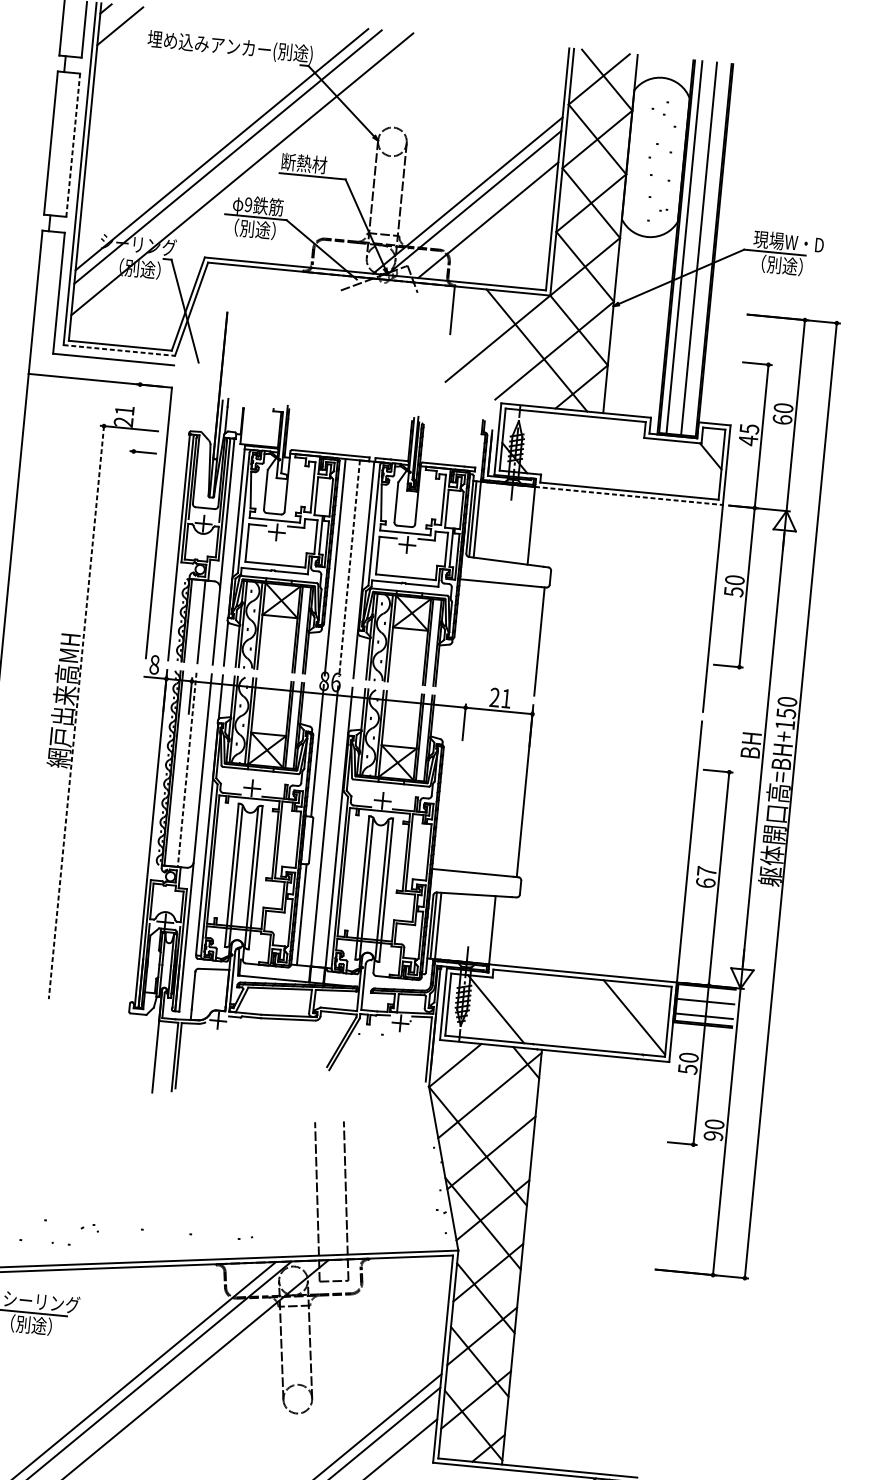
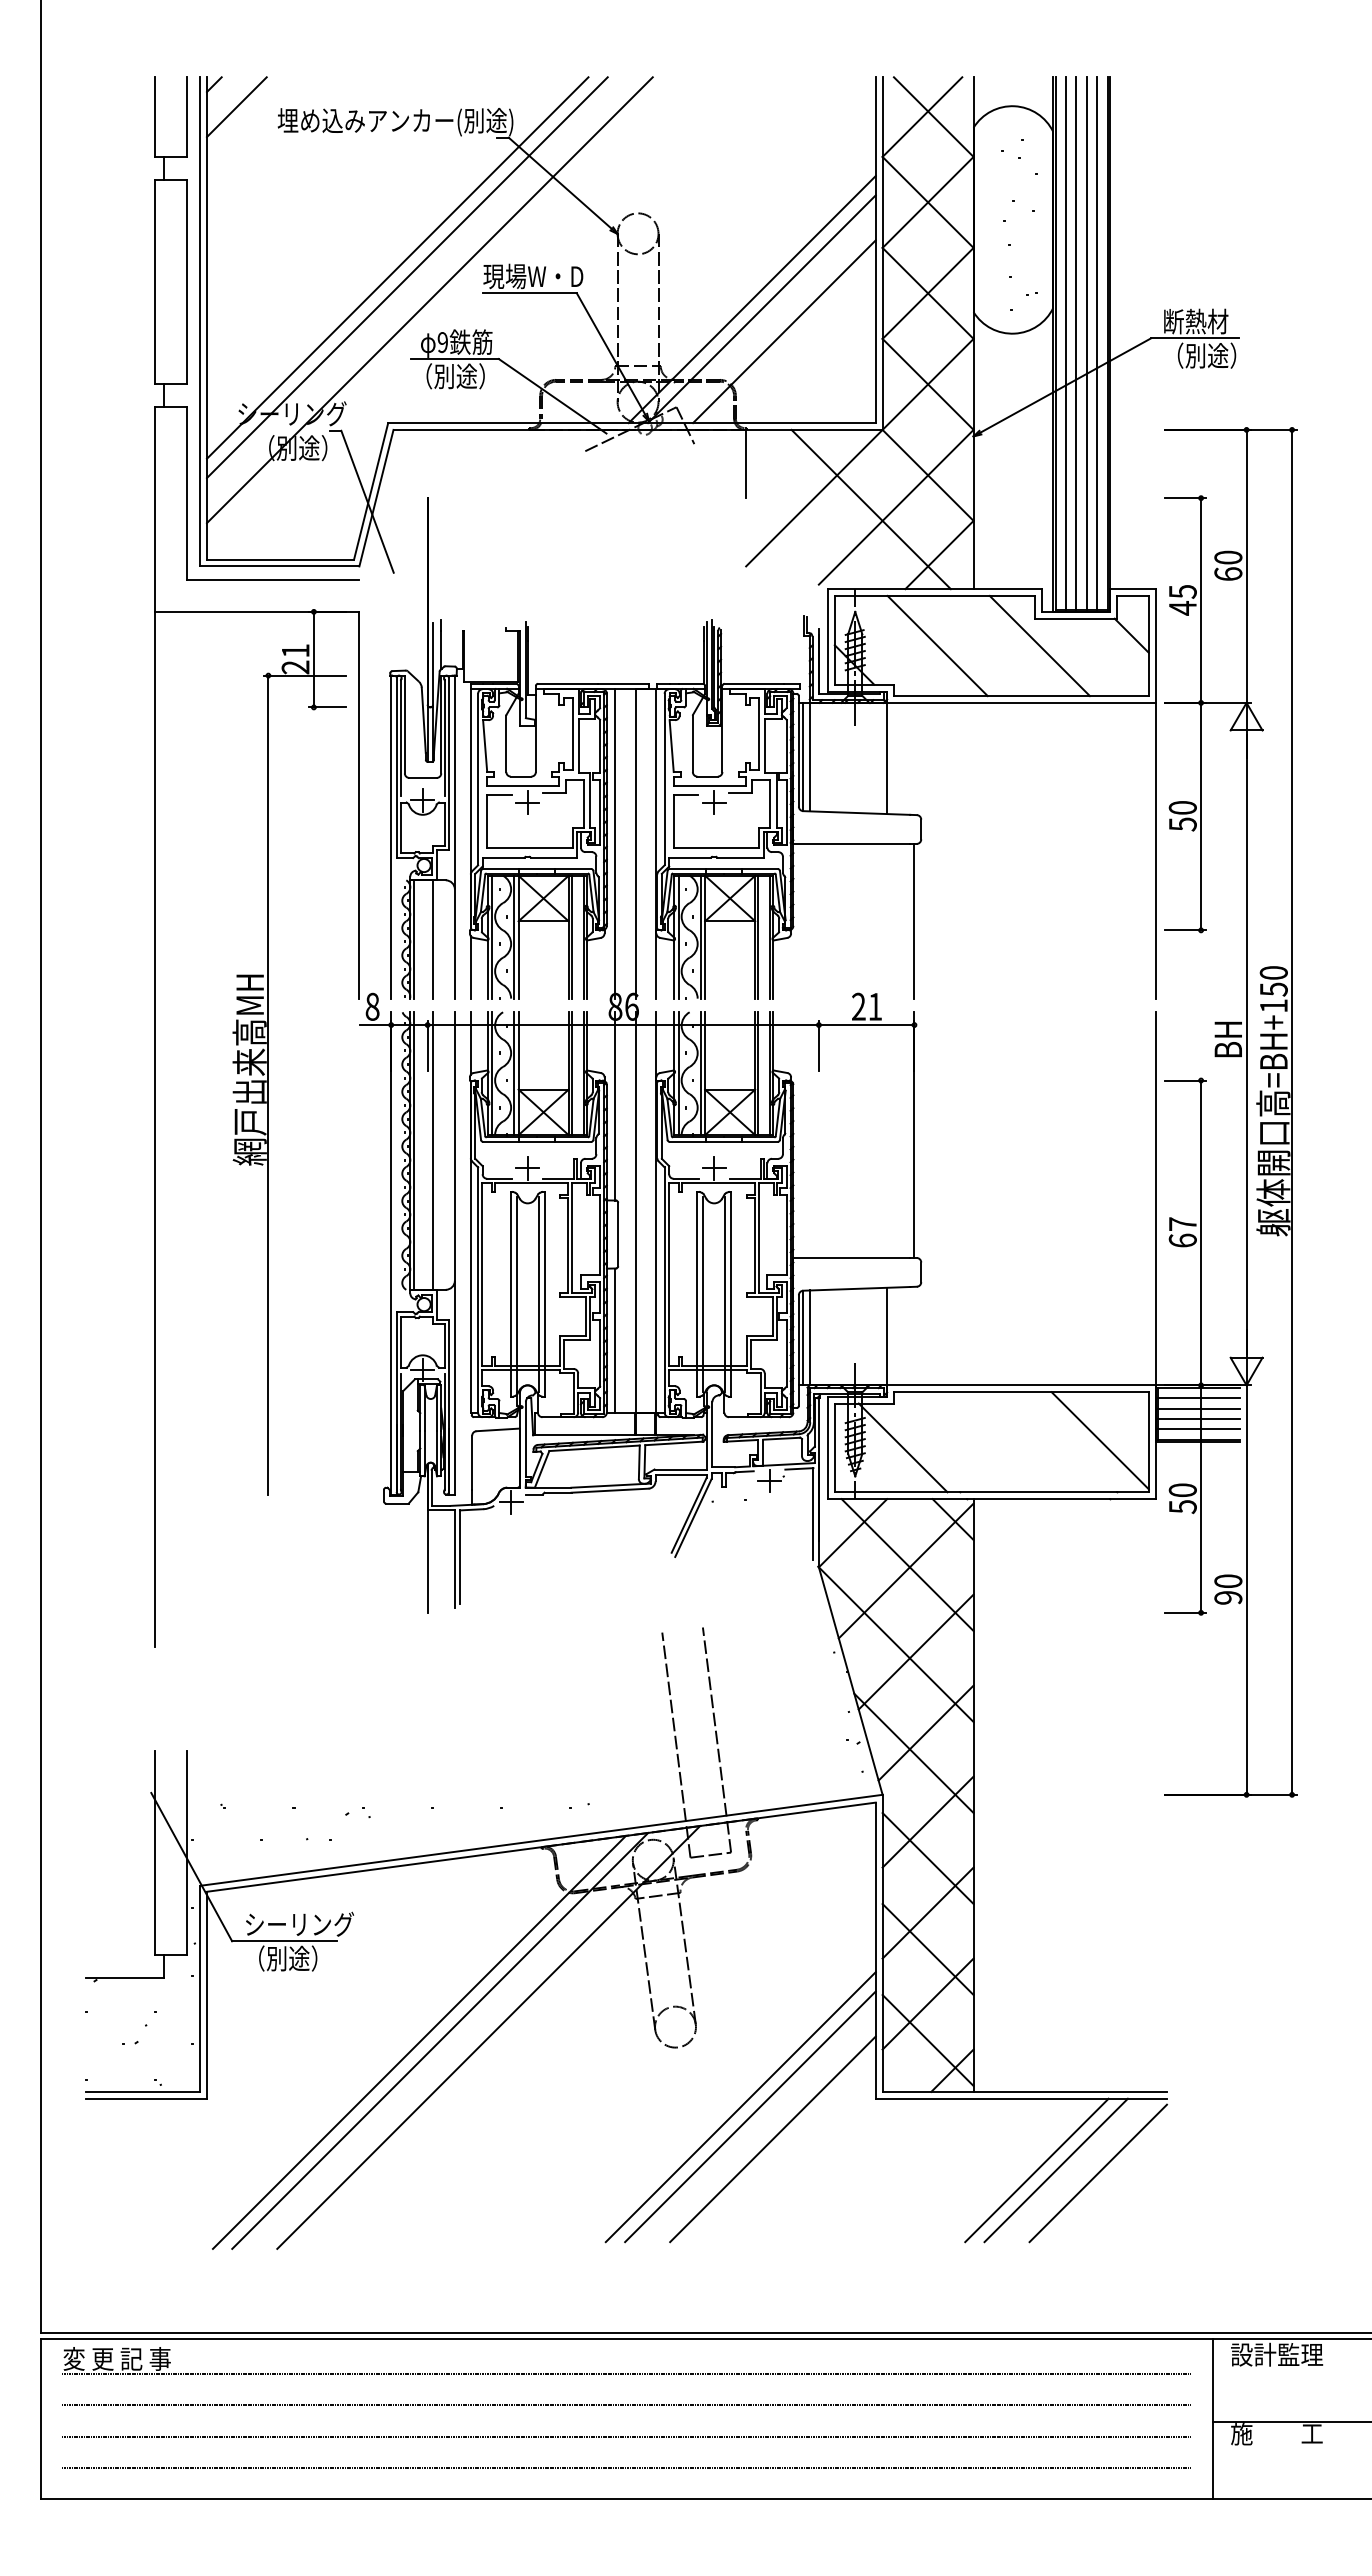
line: (73, 144) -> (186, 281), dashed -> solid
text: (316, 164) -> (533, 276), 断熱材 -> 現場W・D
text: (788, 241) -> (1212, 321), 現場W・D -> 断熱材
line: (691, 248) -> (1076, 343), added
line: (706, 249) -> (1097, 343), added
line: (119, 350) -> (279, 566), dashed -> solid
line: (136, 417) -> (313, 659), added
line: (574, 450) -> (937, 645), added
line: (645, 457) -> (1039, 645), added
line: (629, 495) -> (1021, 702), dashed -> solid
line: (349, 568) -> (635, 843), dashed -> solid
line: (76, 712) -> (268, 1085), dashed -> solid
line: (187, 770) -> (433, 1151), dashed -> solid
line: (706, 994) -> (1198, 1398), added
line: (704, 1009) -> (1198, 1419), added
line: (491, 1091) -> (907, 1565), added

